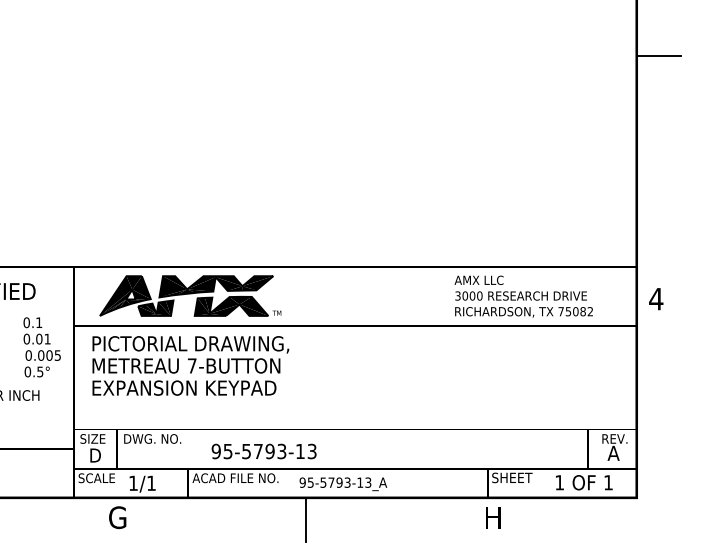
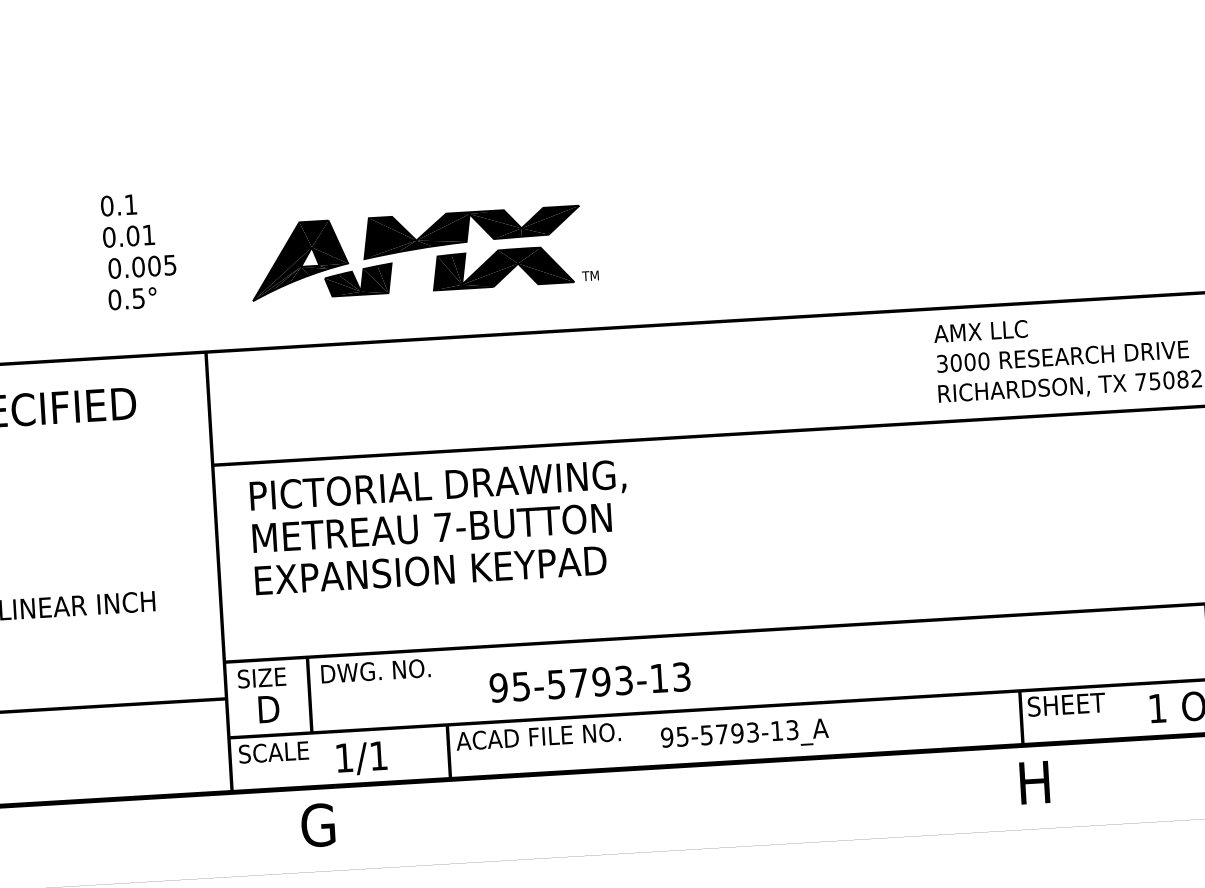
part: (190, 295) -> (423, 251), moved
text: (41, 347) -> (138, 251), moved
line: (305, 519) -> (676, 807), removed

